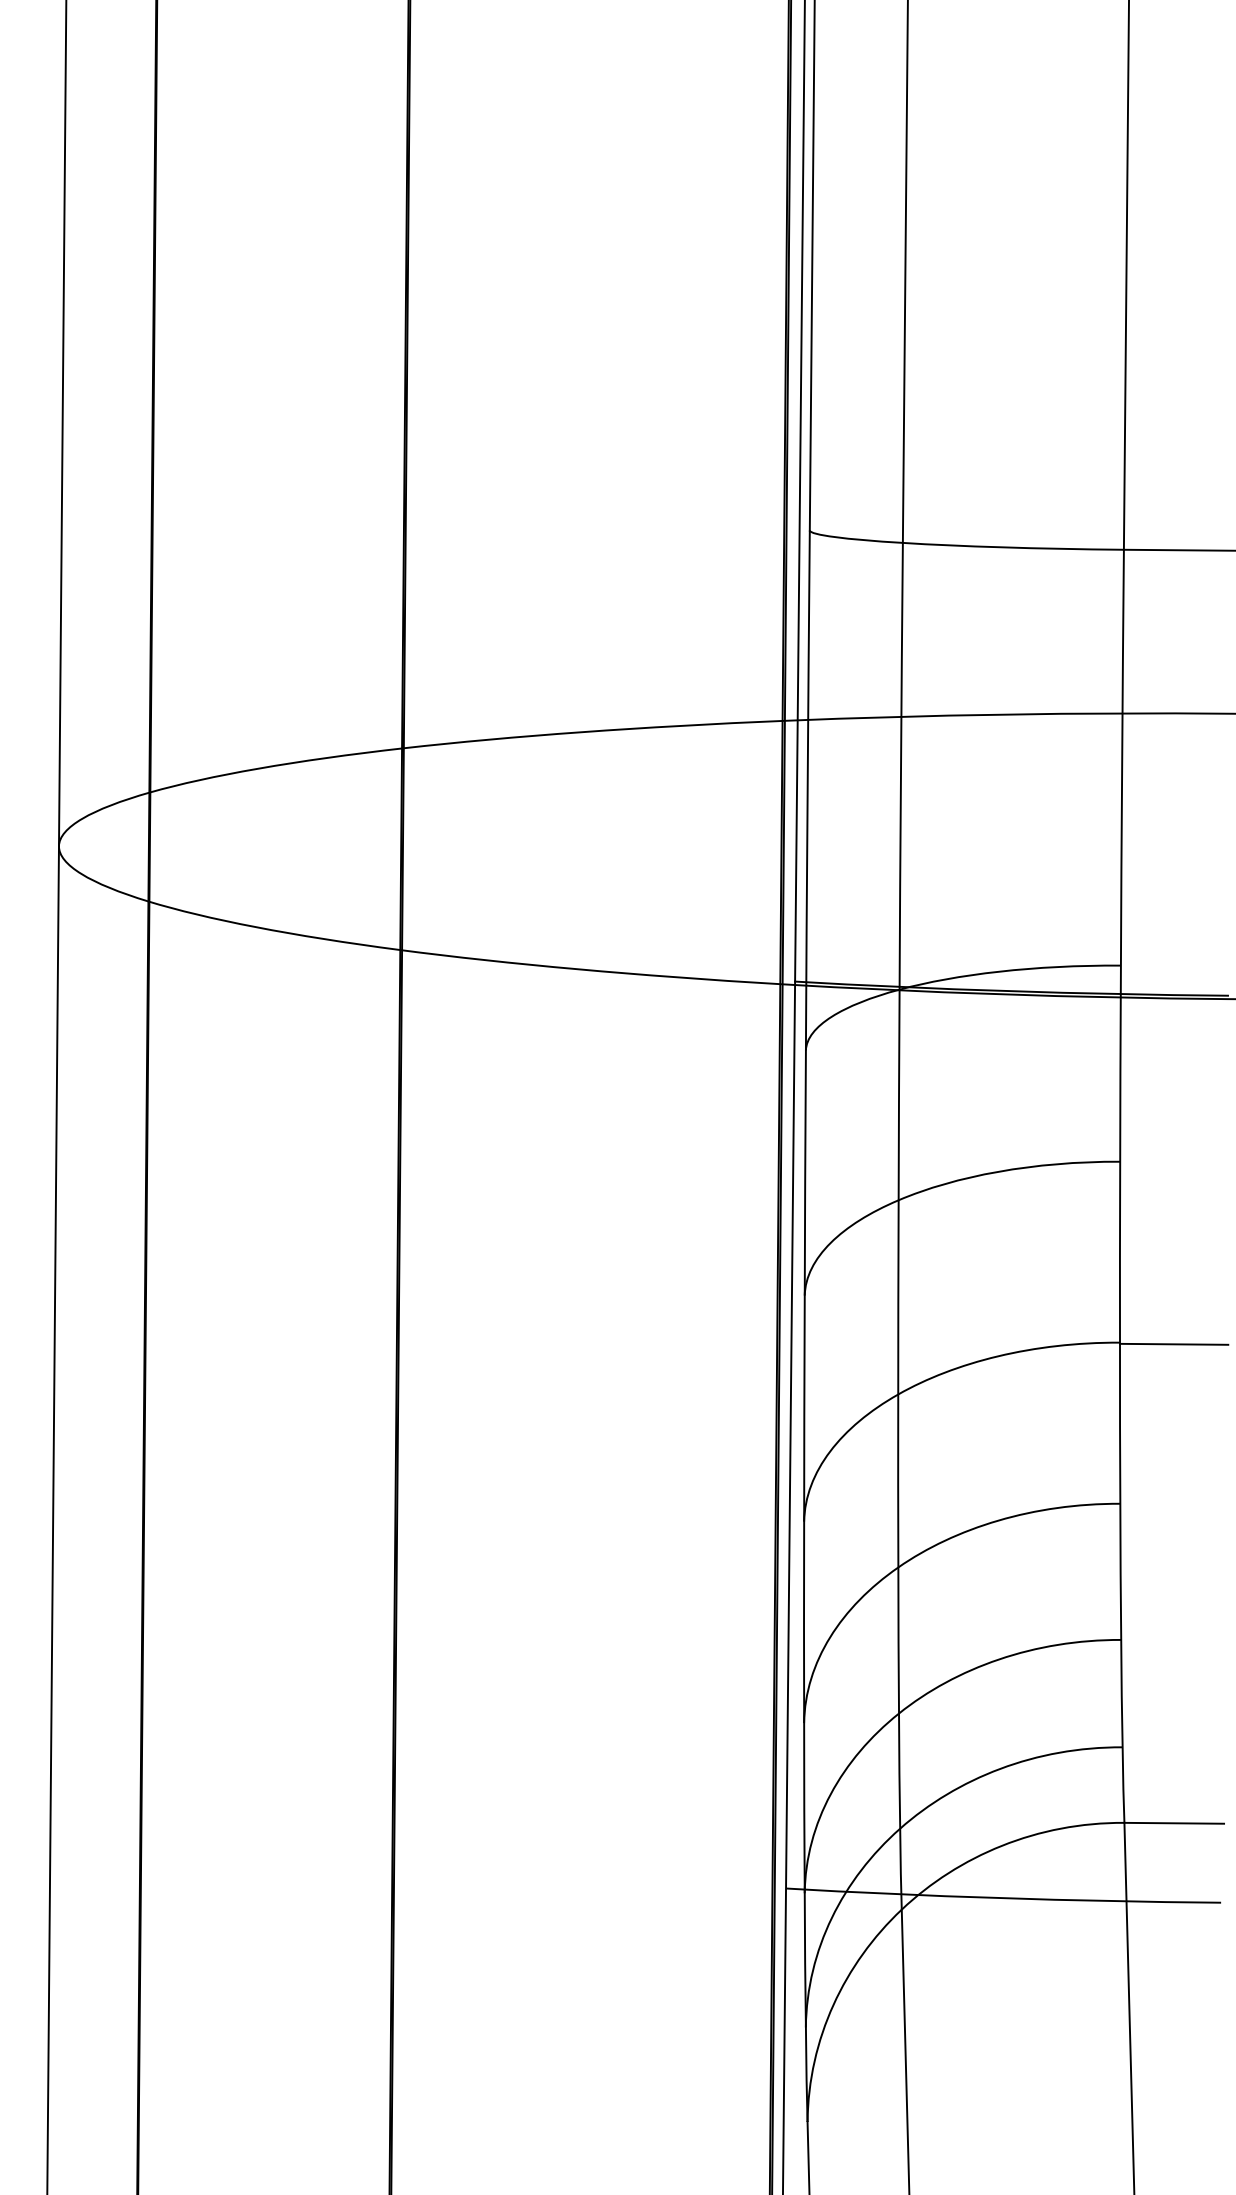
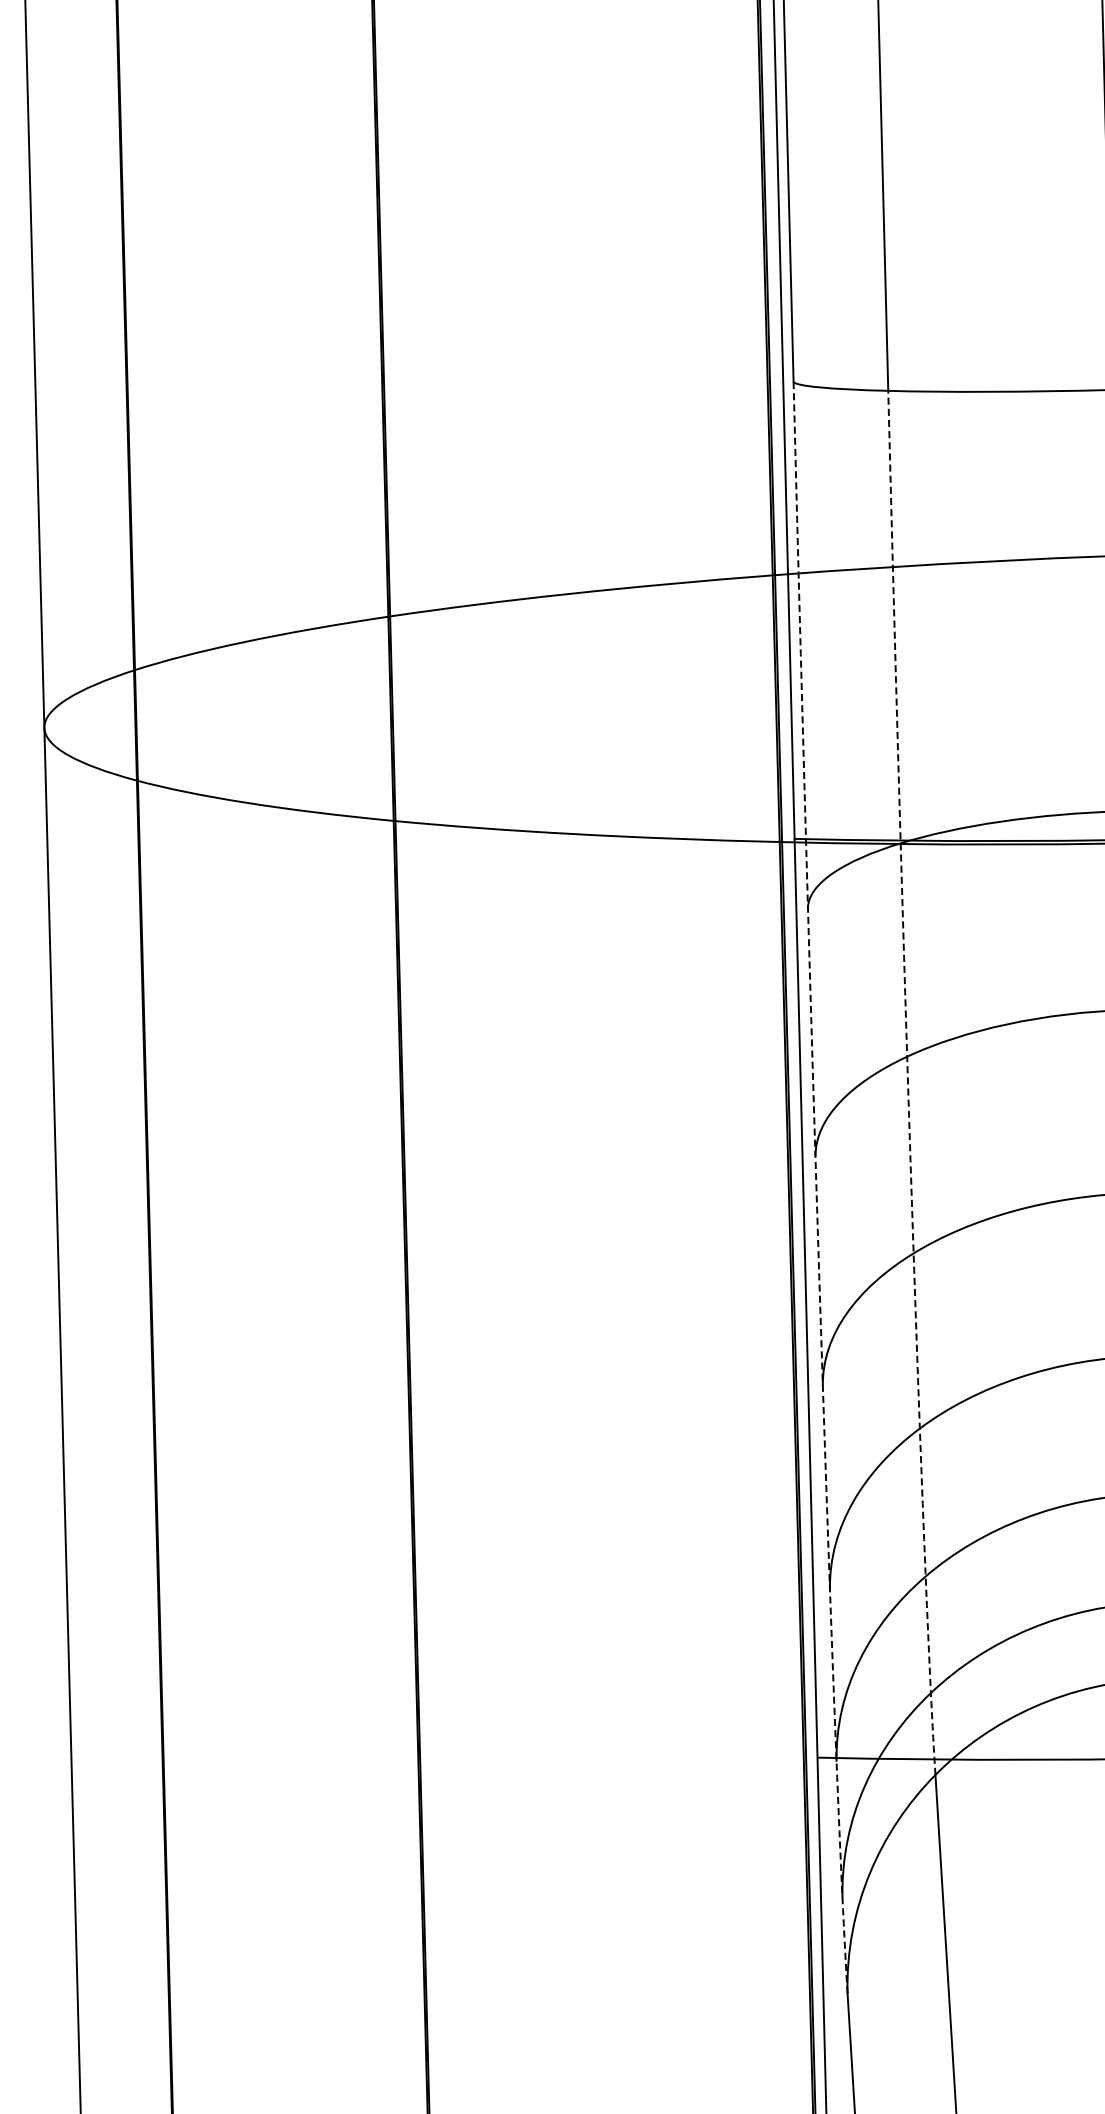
arc: (898, 1245) -> (908, 1102), solid -> dashed
arc: (804, 1341) -> (816, 1203), solid -> dashed

